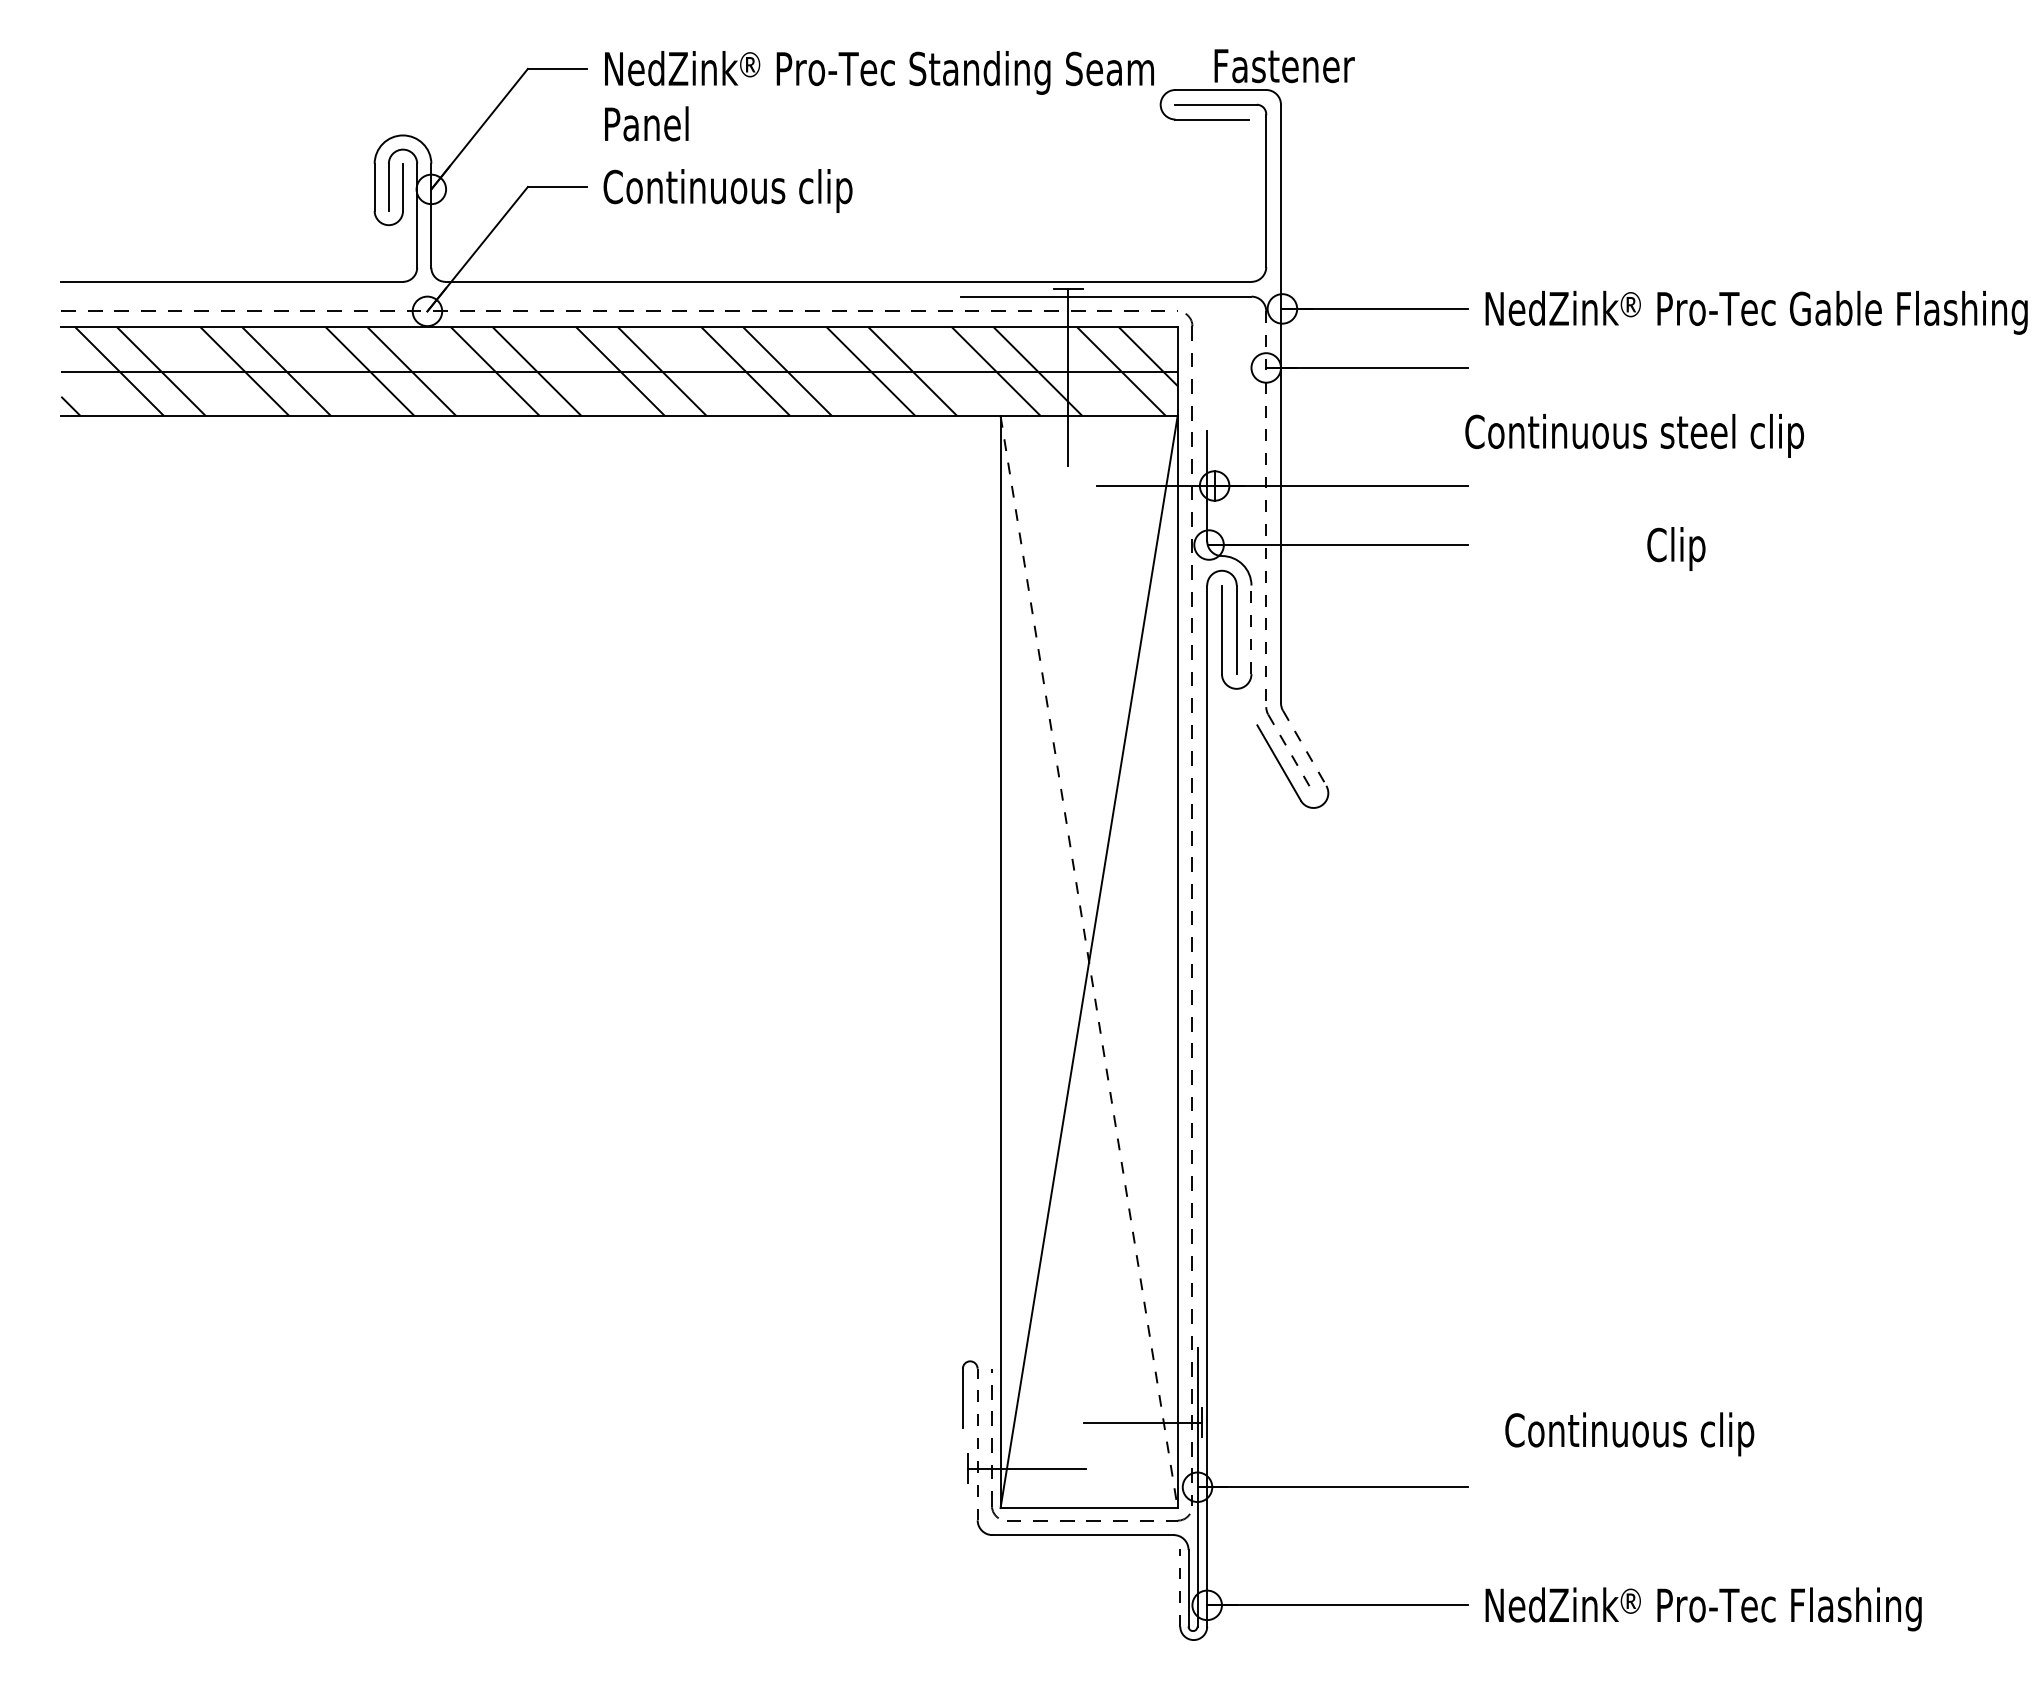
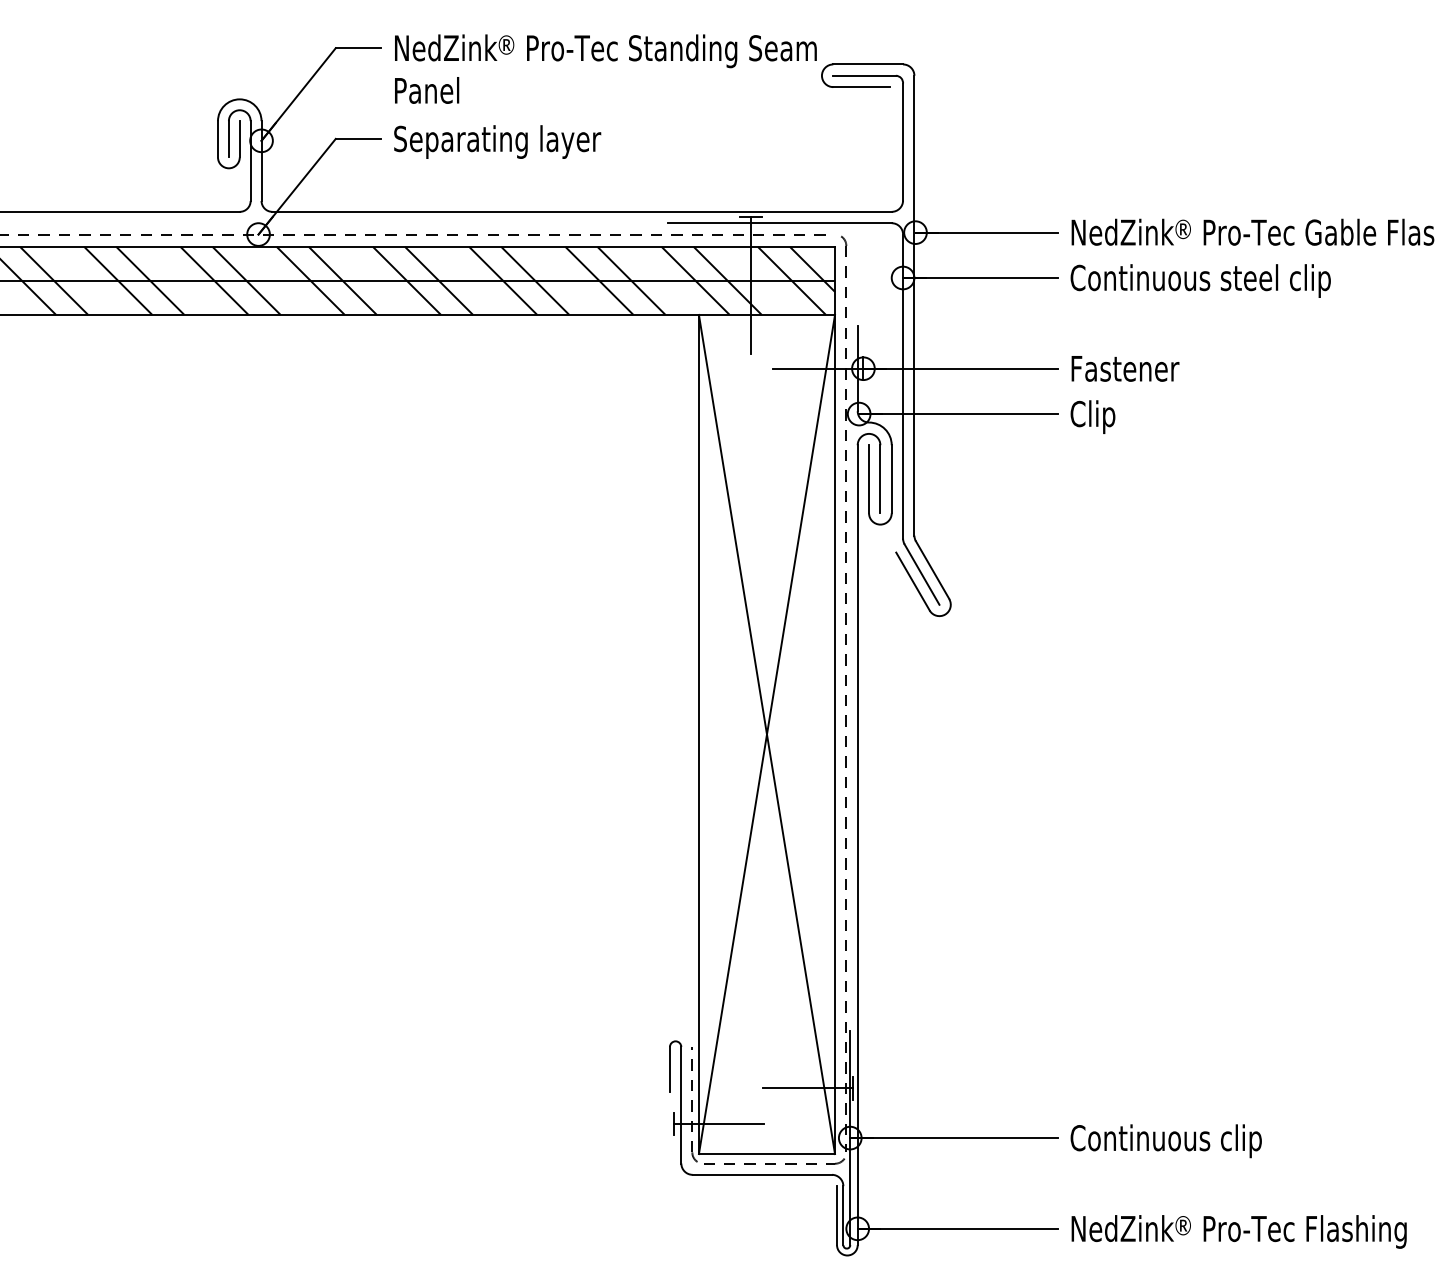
text: (1284, 66) -> (1125, 369), moved
text: (738, 190) -> (497, 141), Continuous clip -> Separating layer
text: (1634, 435) -> (1200, 280), moved
line: (1266, 509) -> (903, 386), dashed -> solid
text: (1676, 548) -> (1093, 416), moved
line: (1251, 629) -> (891, 478), dashed -> solid
line: (1304, 748) -> (932, 570), dashed -> solid
line: (1291, 754) -> (922, 575), dashed -> solid
line: (1089, 962) -> (767, 734), dashed -> solid
text: (1629, 1434) -> (1166, 1141), moved
line: (977, 1444) -> (681, 1105), dashed -> solid
line: (1180, 1587) -> (837, 1215), dashed -> solid

